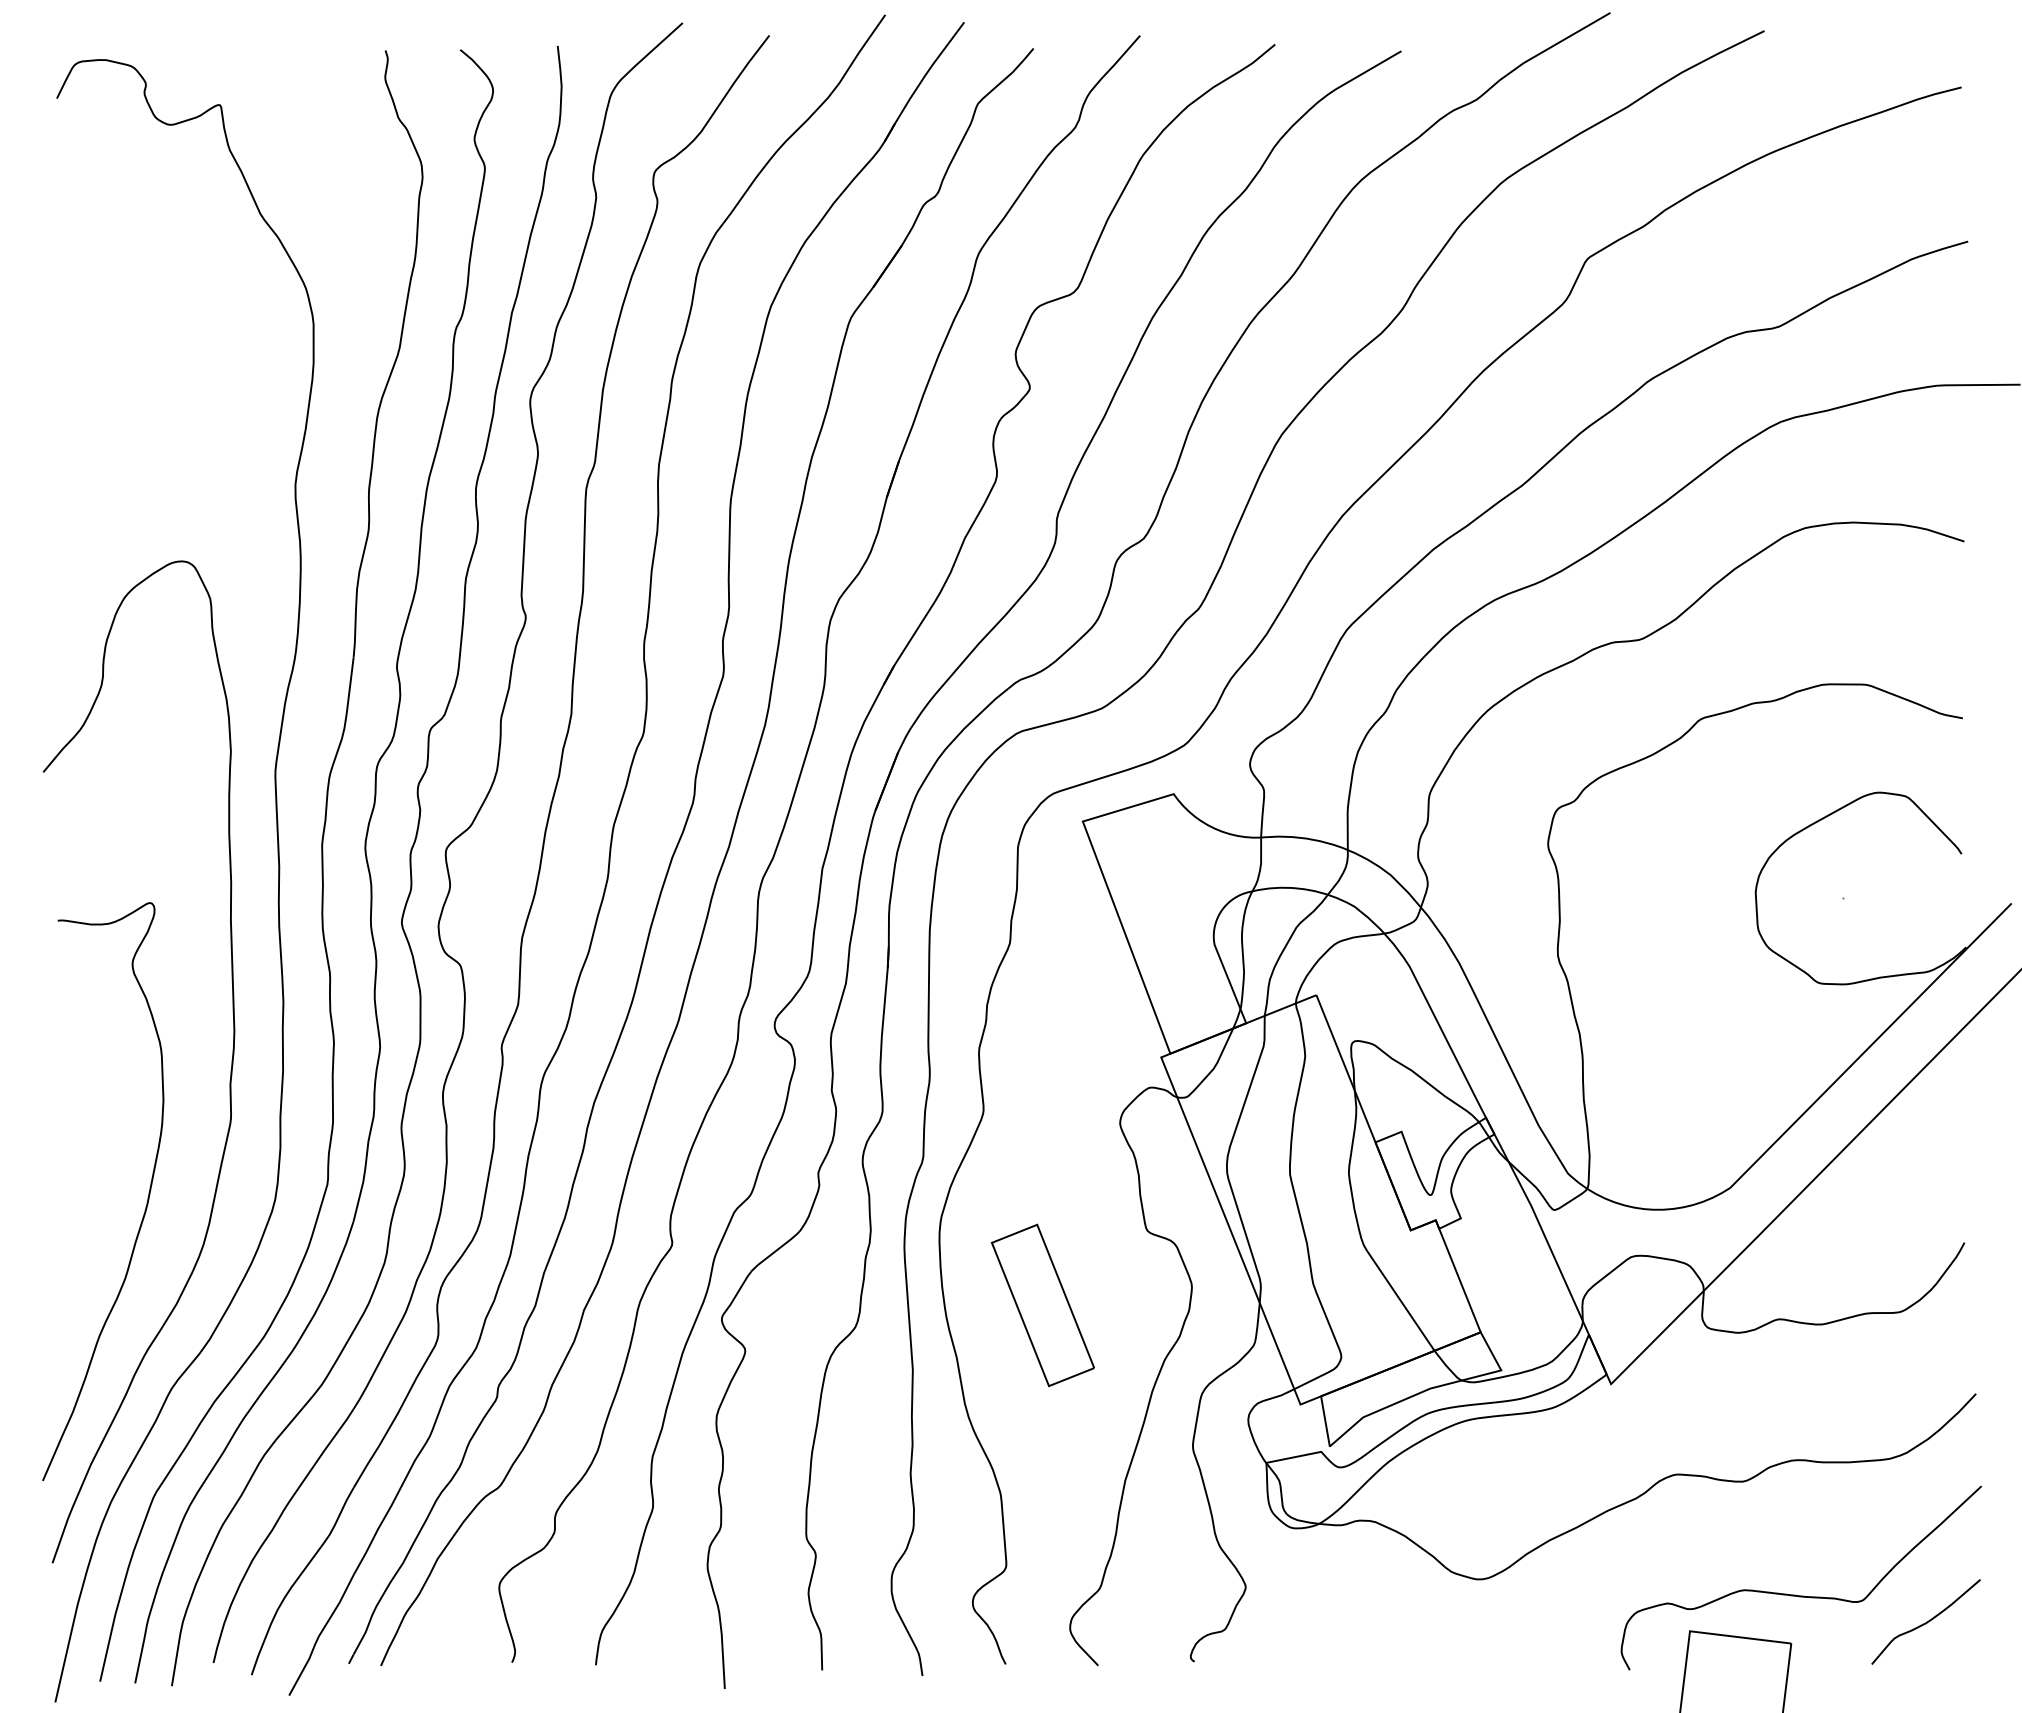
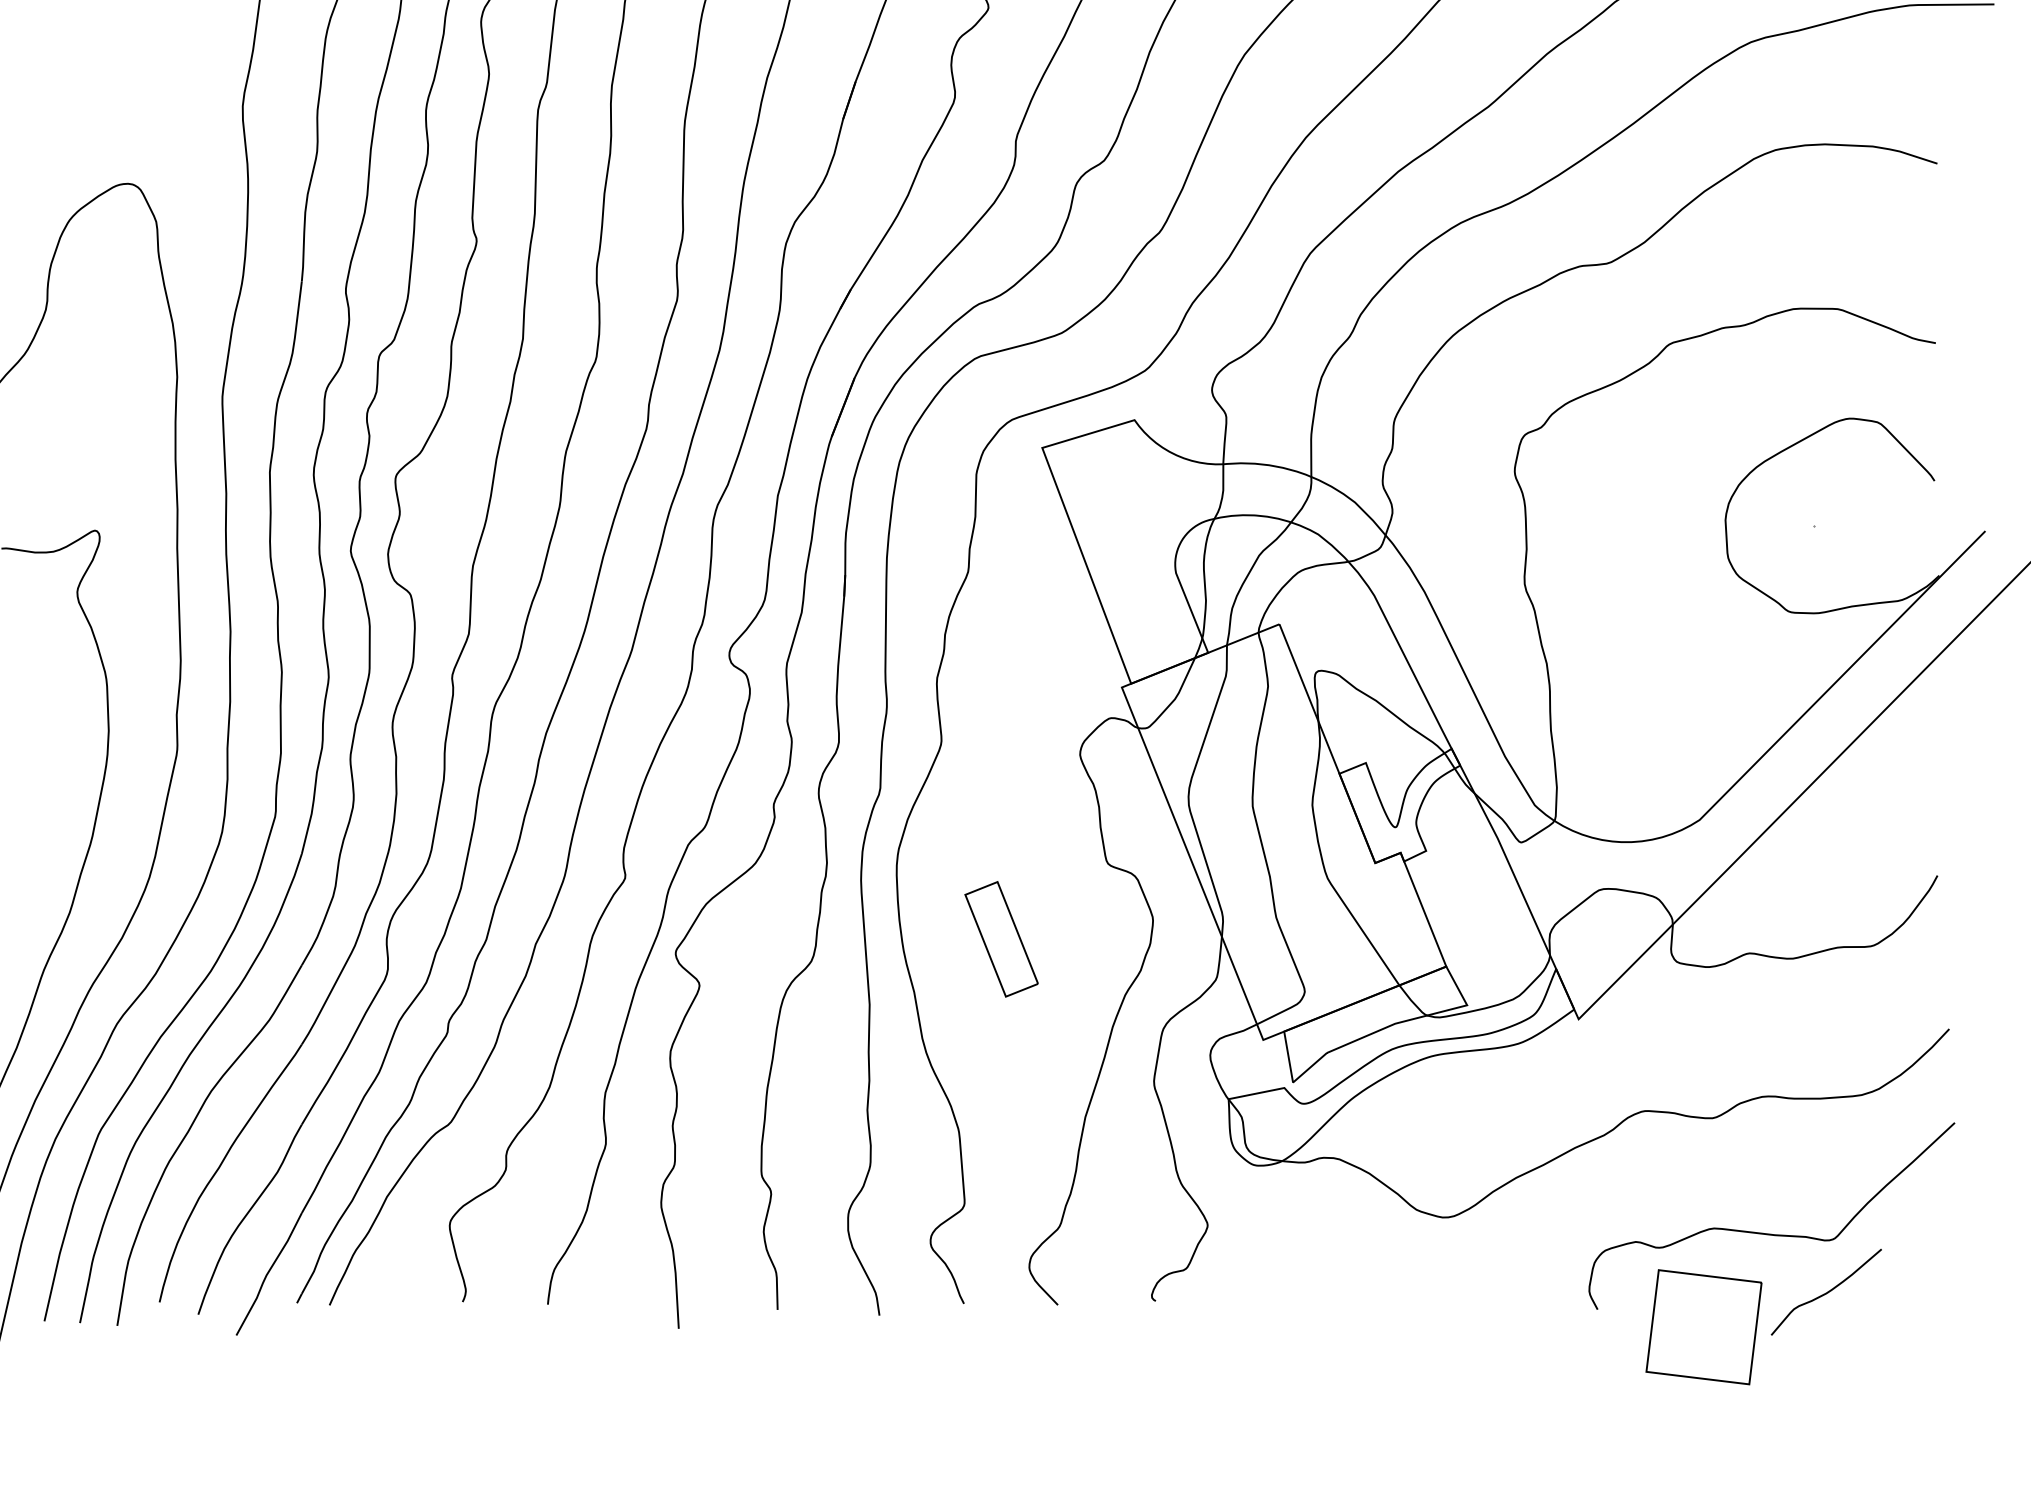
part: (1042, 1305) -> (1001, 939), size x0.7
curve: (1926, 1621) -> (1826, 1291), moved

